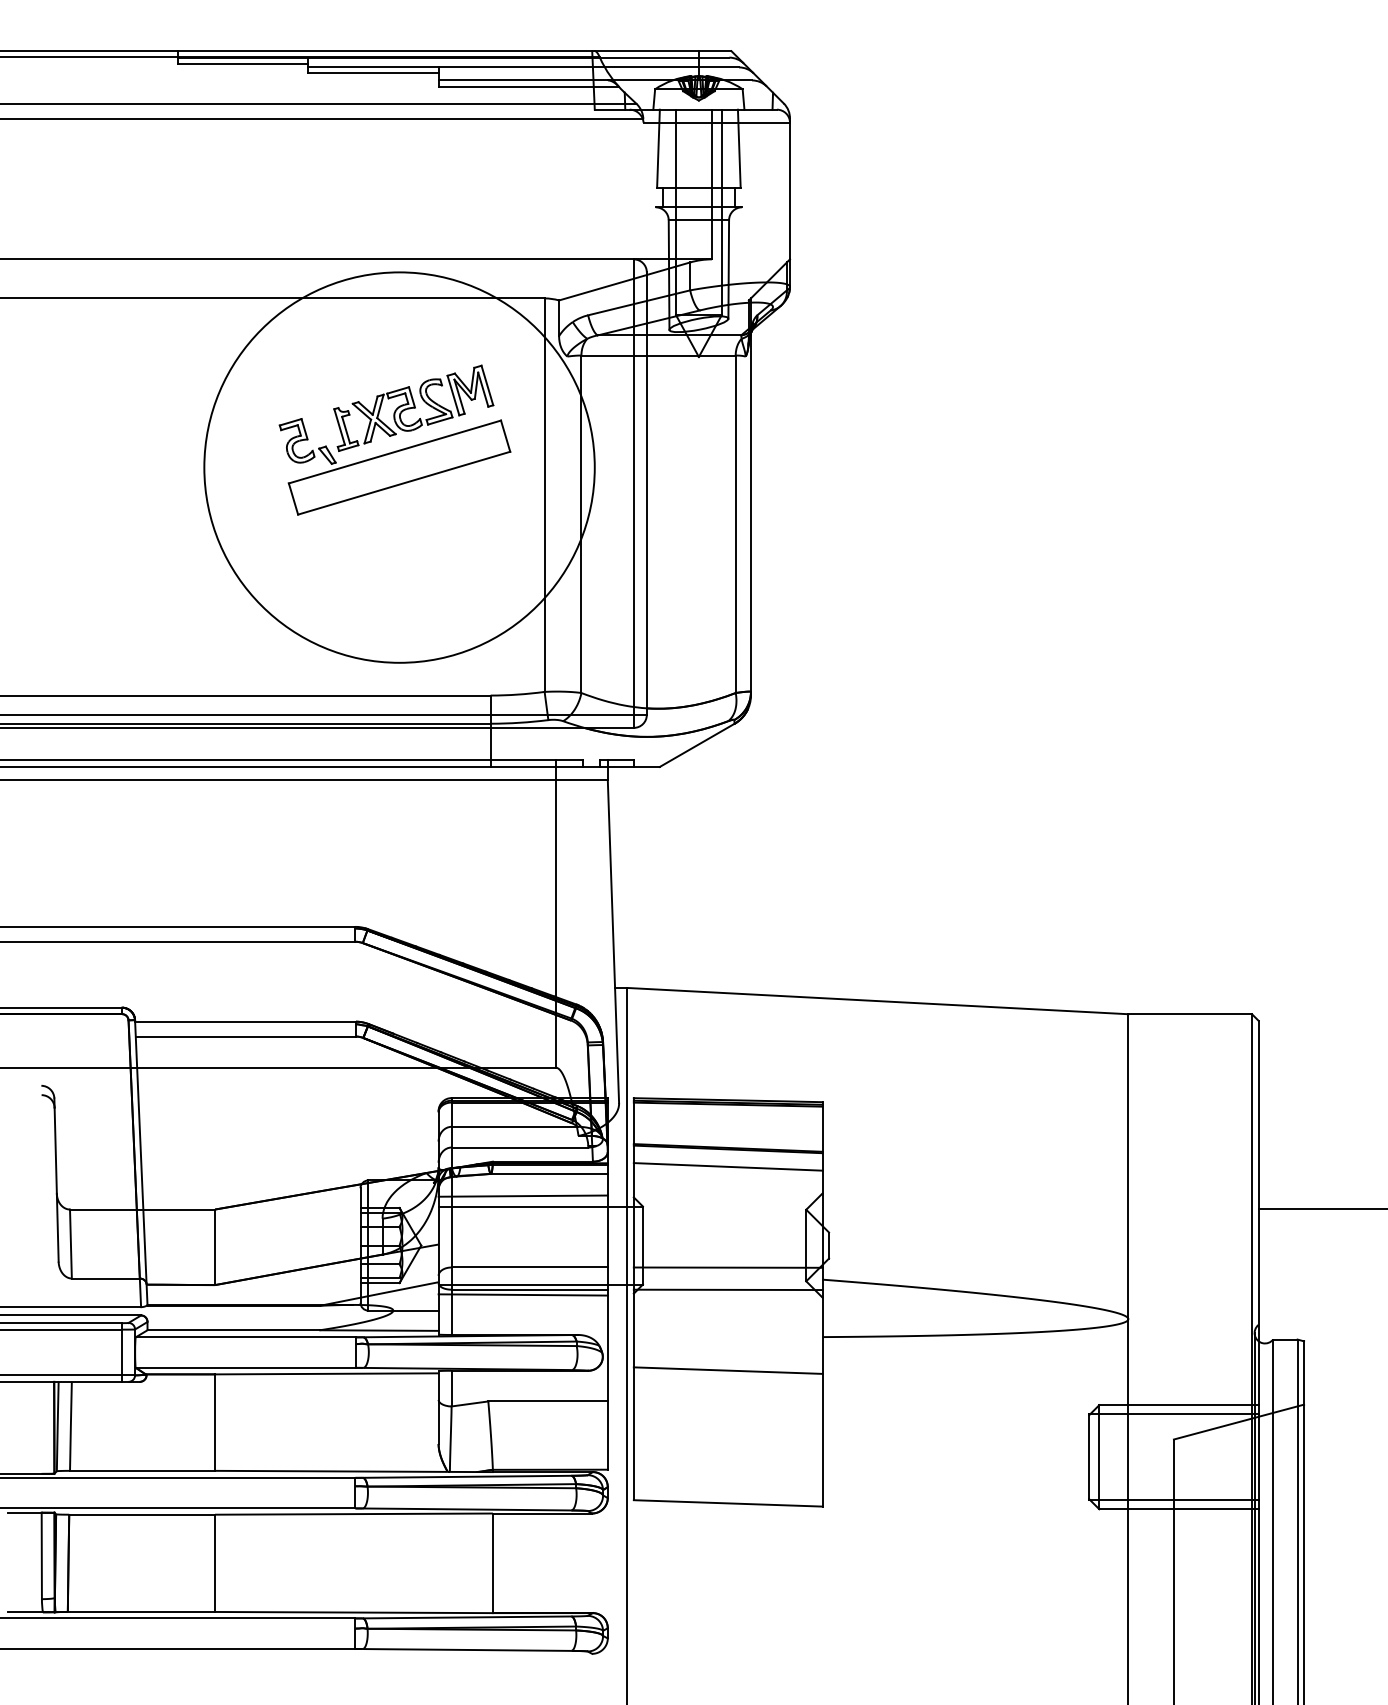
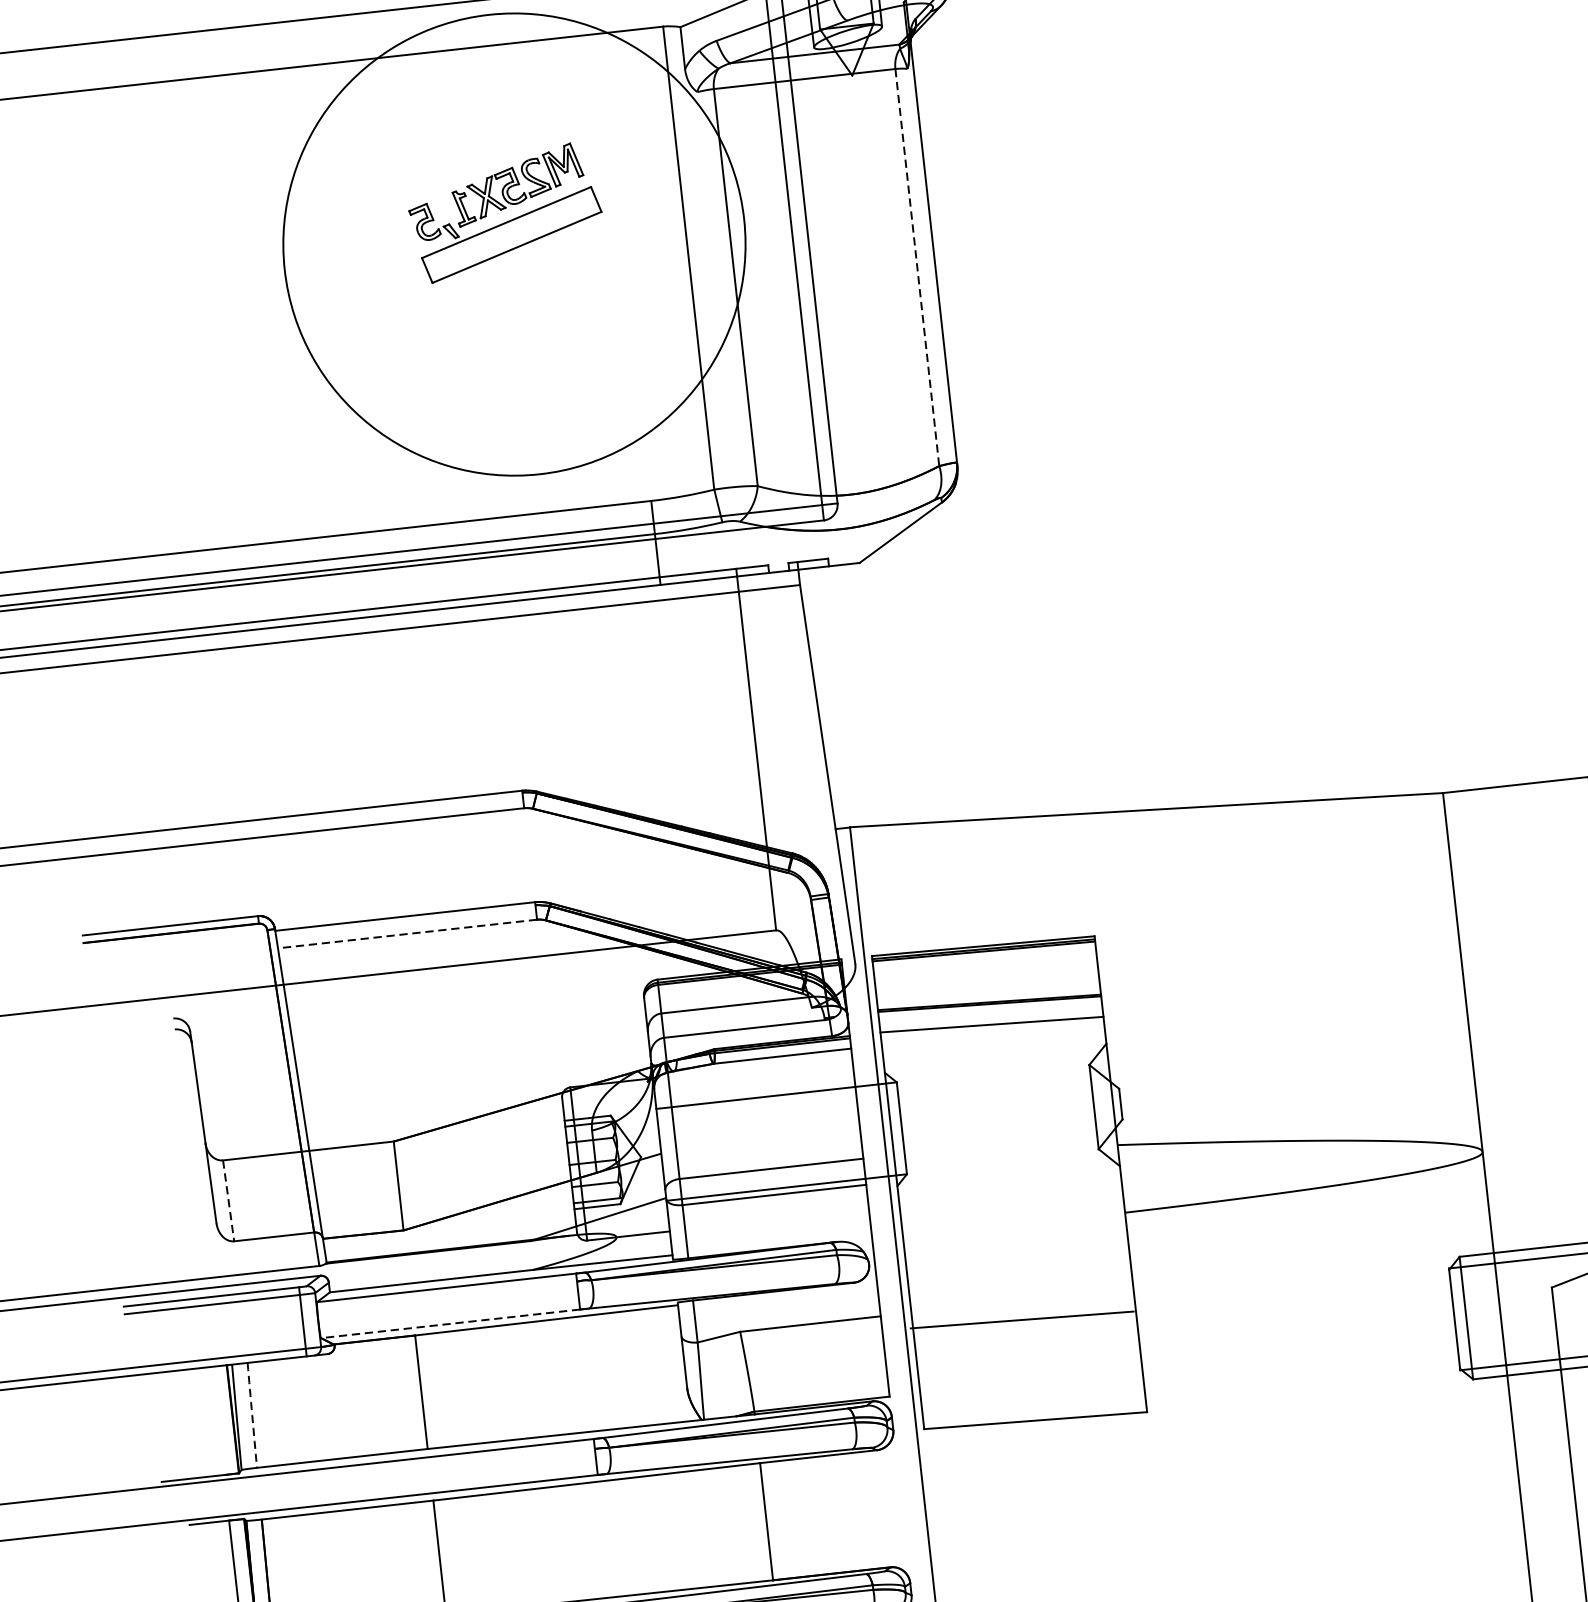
part: (394, 439) -> (504, 212), size x0.7
line: (735, 524) -> (917, 267), solid -> dashed
line: (245, 1036) -> (407, 933), solid -> dashed
line: (522, 1195) -> (753, 1085), removed
line: (70, 1244) -> (228, 1201), solid -> dashed
line: (727, 1267) -> (1004, 1143), removed
line: (727, 1289) -> (1007, 1169), removed
line: (522, 1294) -> (766, 1201), removed
line: (245, 1367) -> (450, 1323), solid -> dashed
line: (727, 1370) -> (1021, 1319), moved
arc: (70, 1426) -> (251, 1415), solid -> dashed

